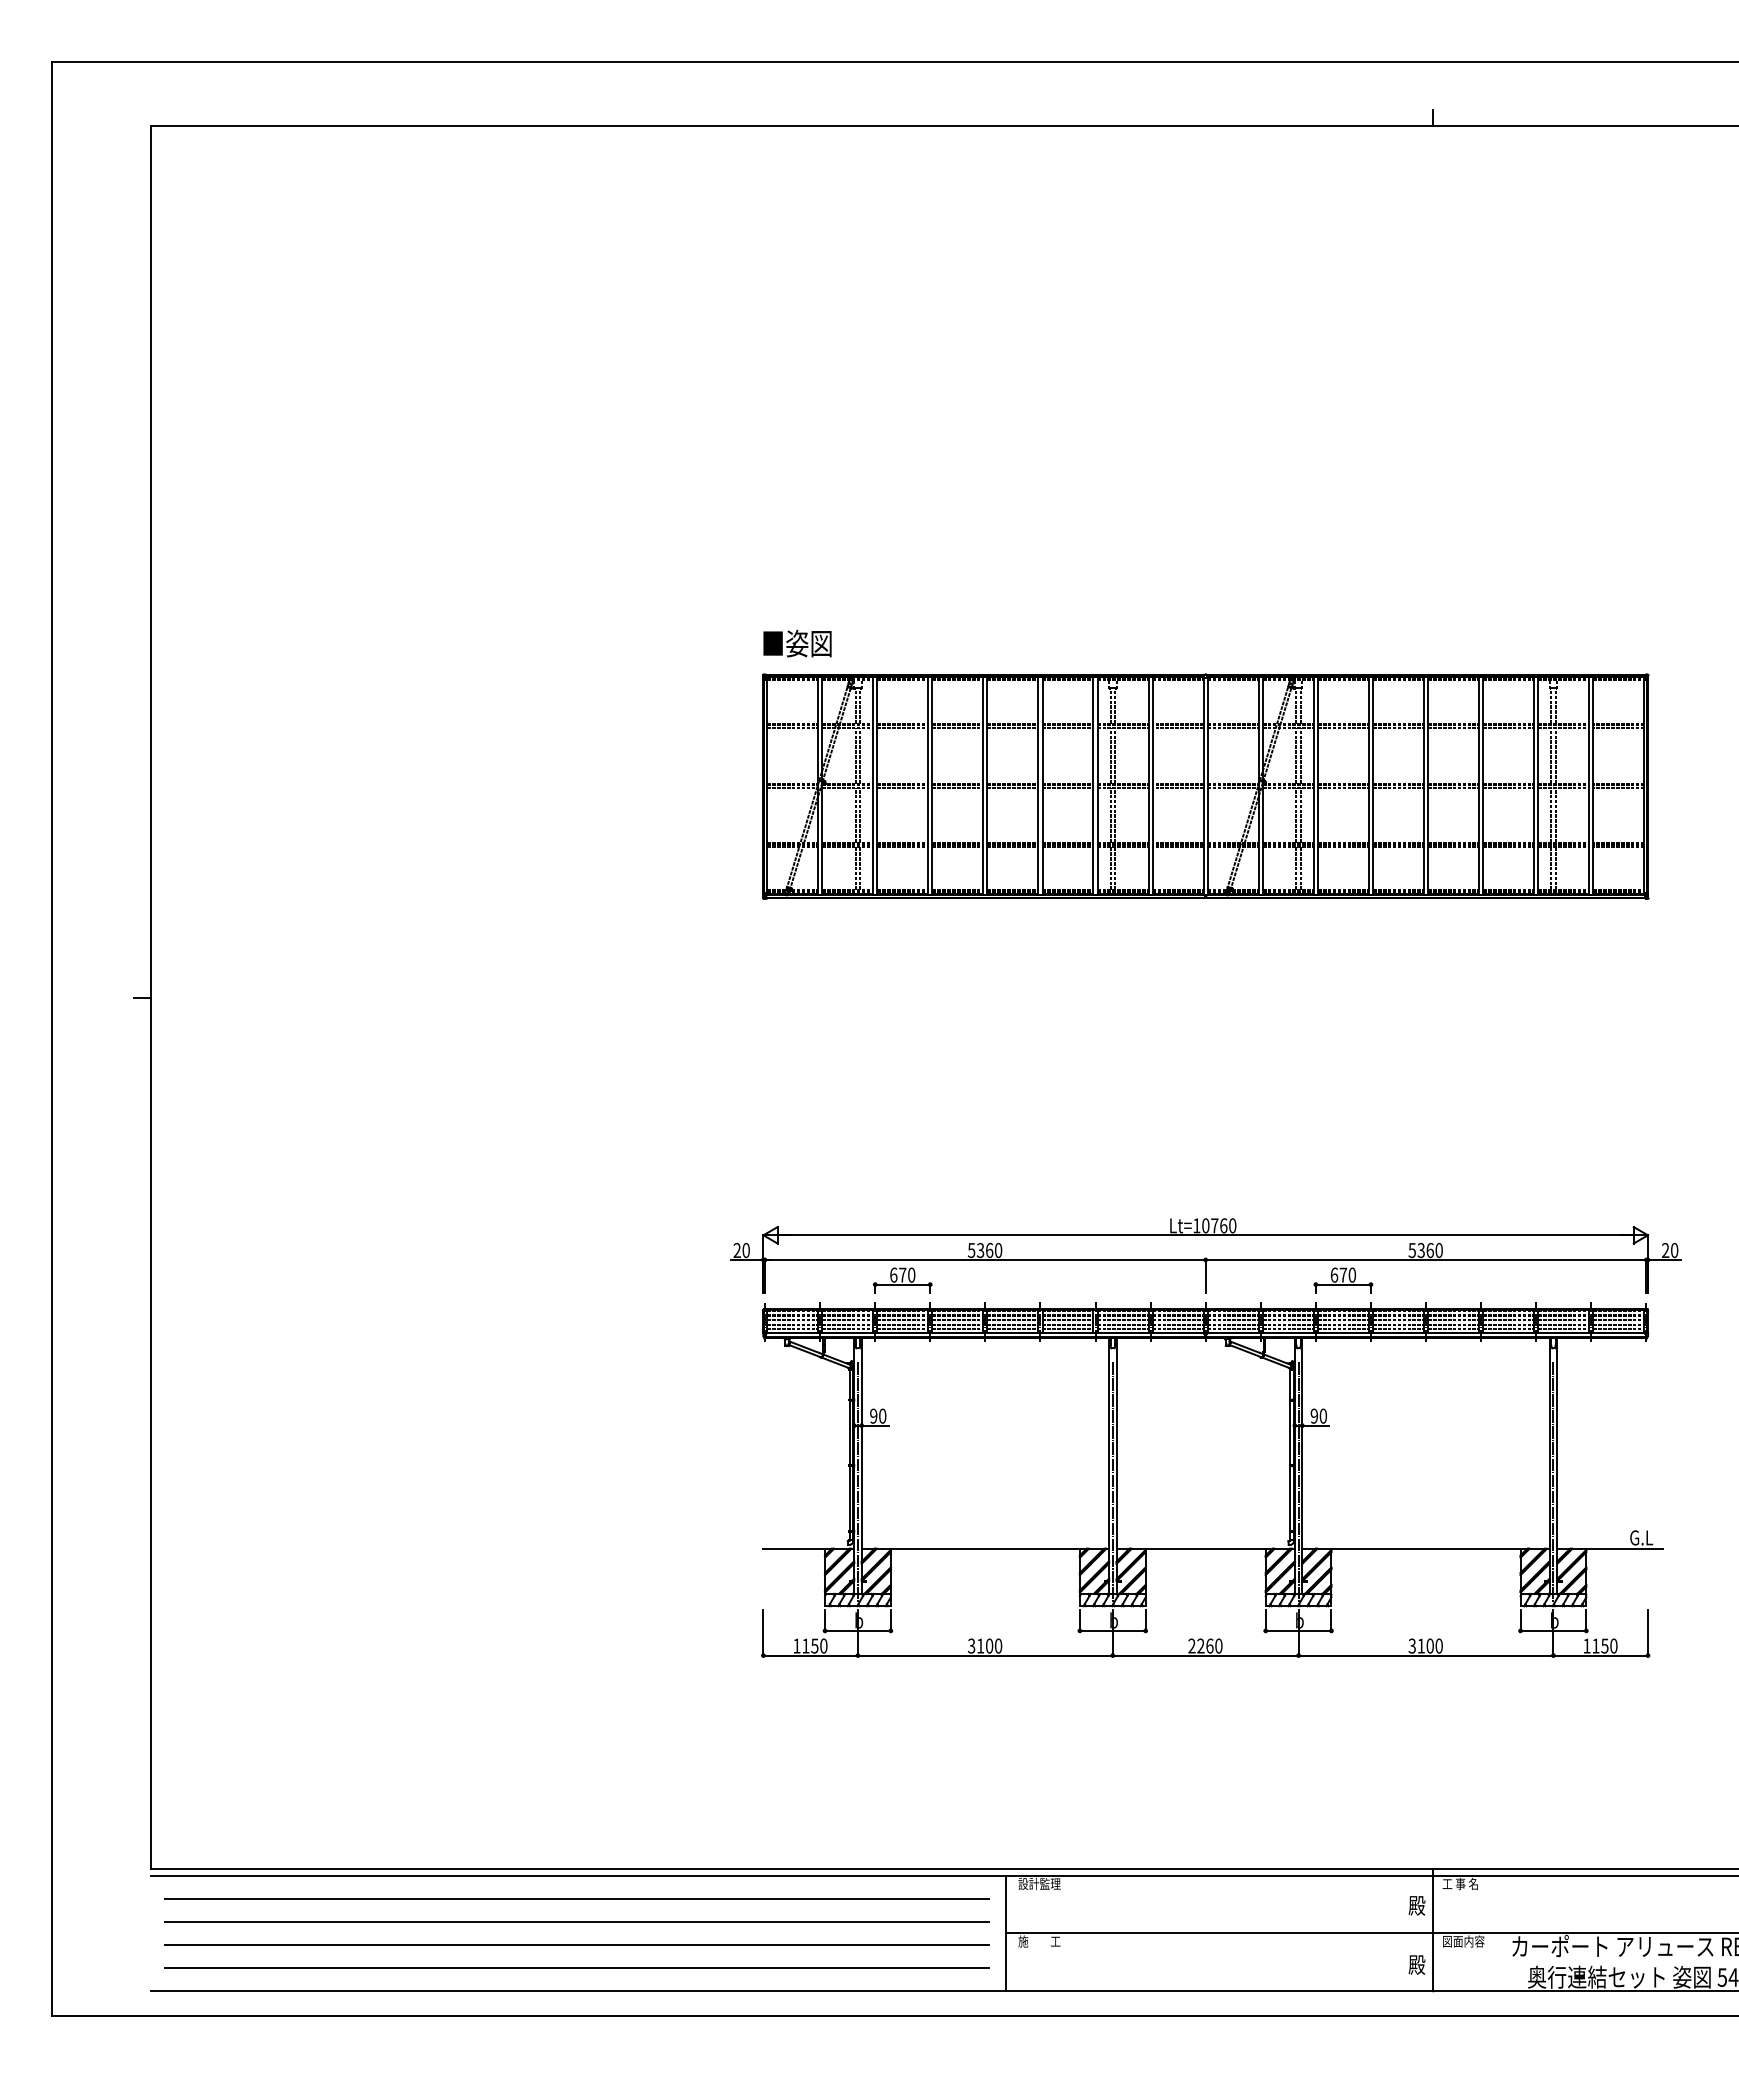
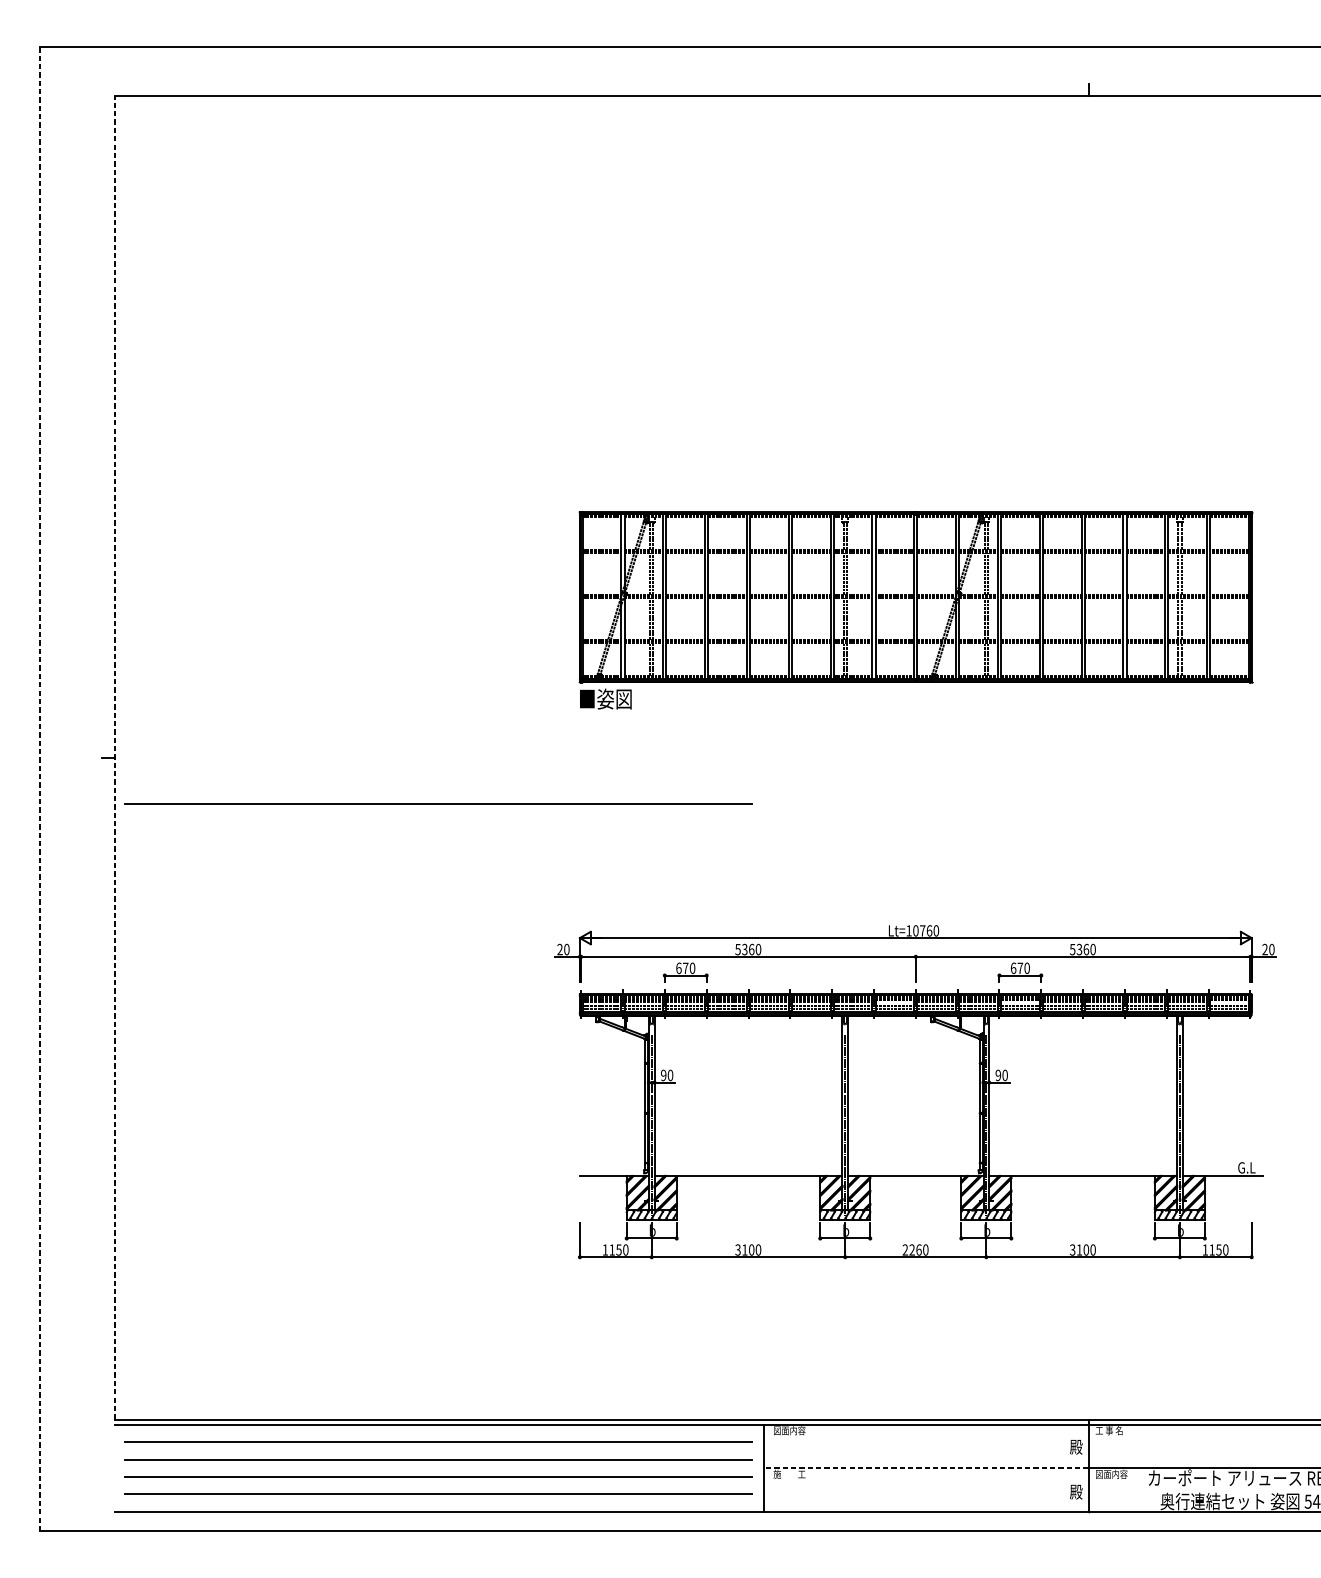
text: (797, 643) -> (605, 699), moved
line: (150, 997) -> (114, 757), solid -> dashed
line: (52, 1039) -> (40, 789), solid -> dashed
line: (576, 1058) -> (437, 803), added
line: (1177, 1320) -> (894, 1002), removed
line: (1342, 1320) -> (1019, 1002), removed
line: (1618, 1320) -> (1229, 1002), removed
text: (1039, 1883) -> (789, 1430), 設計監理 -> 図面内容
line: (1220, 1933) -> (927, 1468), solid -> dashed

